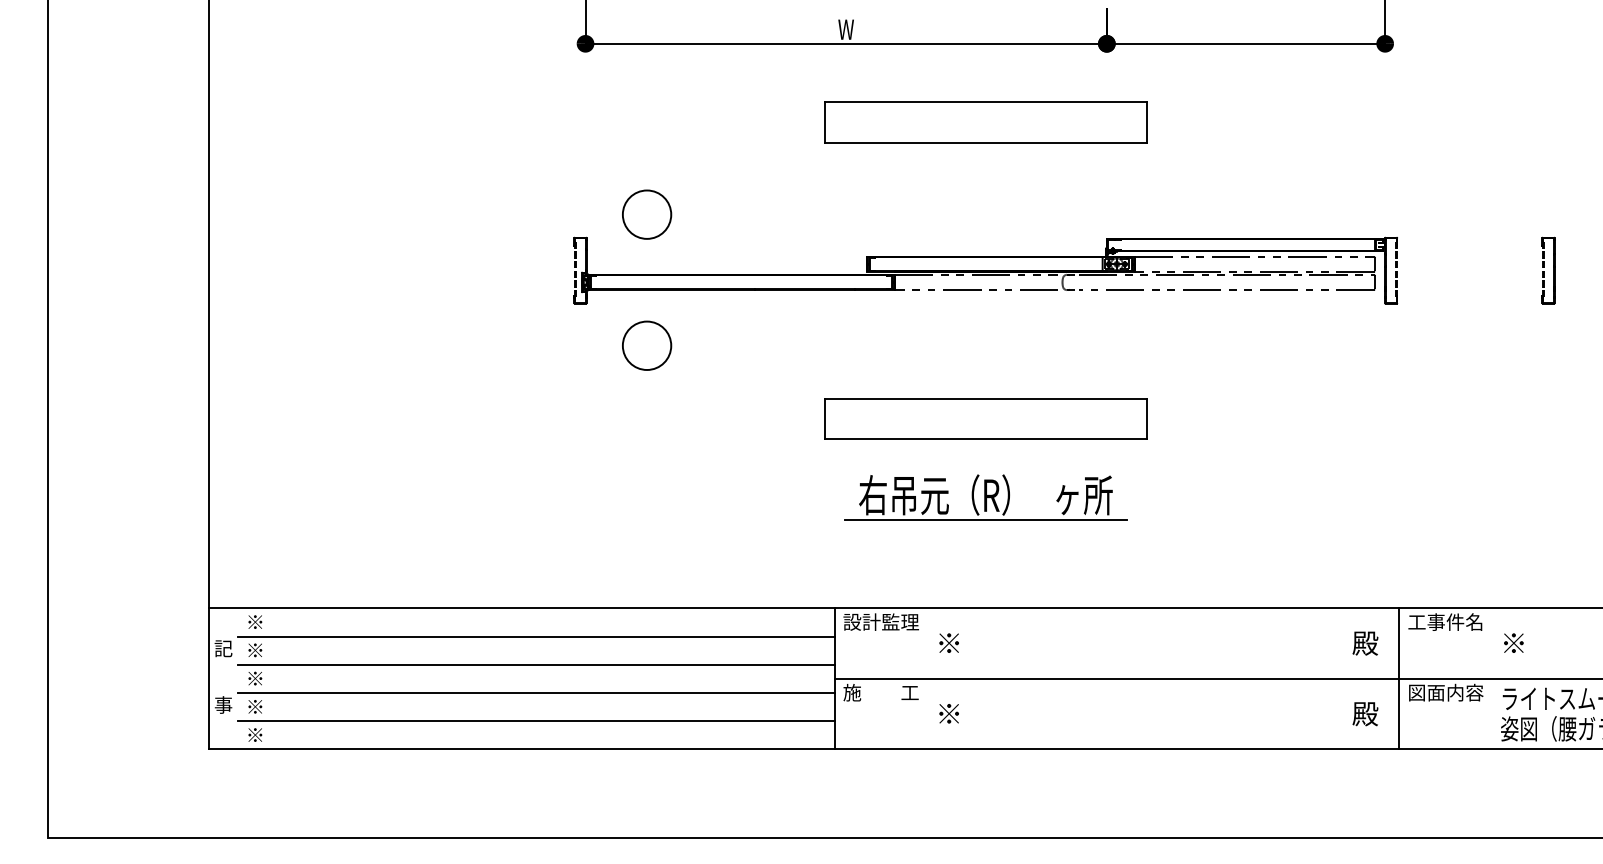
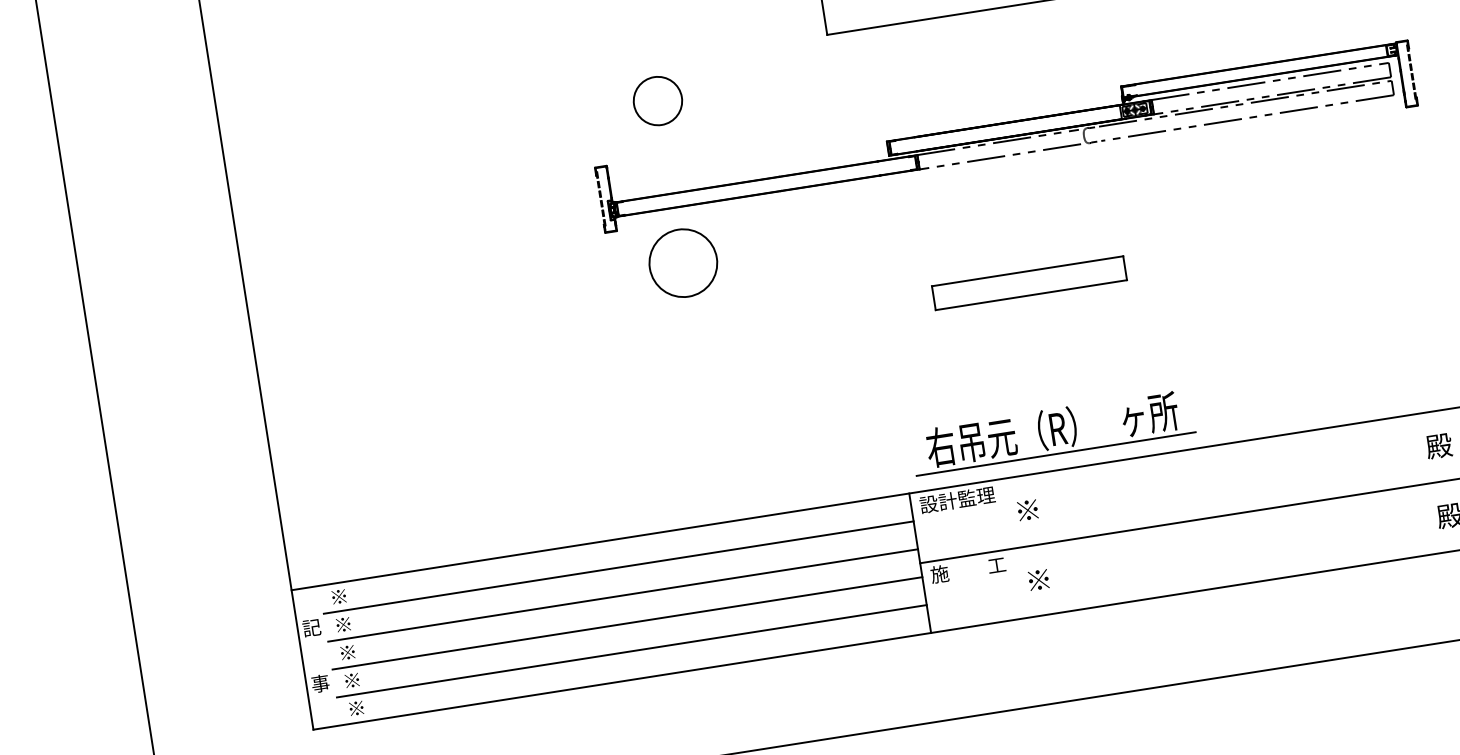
circle: (647, 214) -> (658, 100), moved
circle: (646, 345) -> (682, 262), size x1.4
part: (985, 418) -> (1028, 282), size x0.6
part: (985, 497) -> (1052, 431), moved

